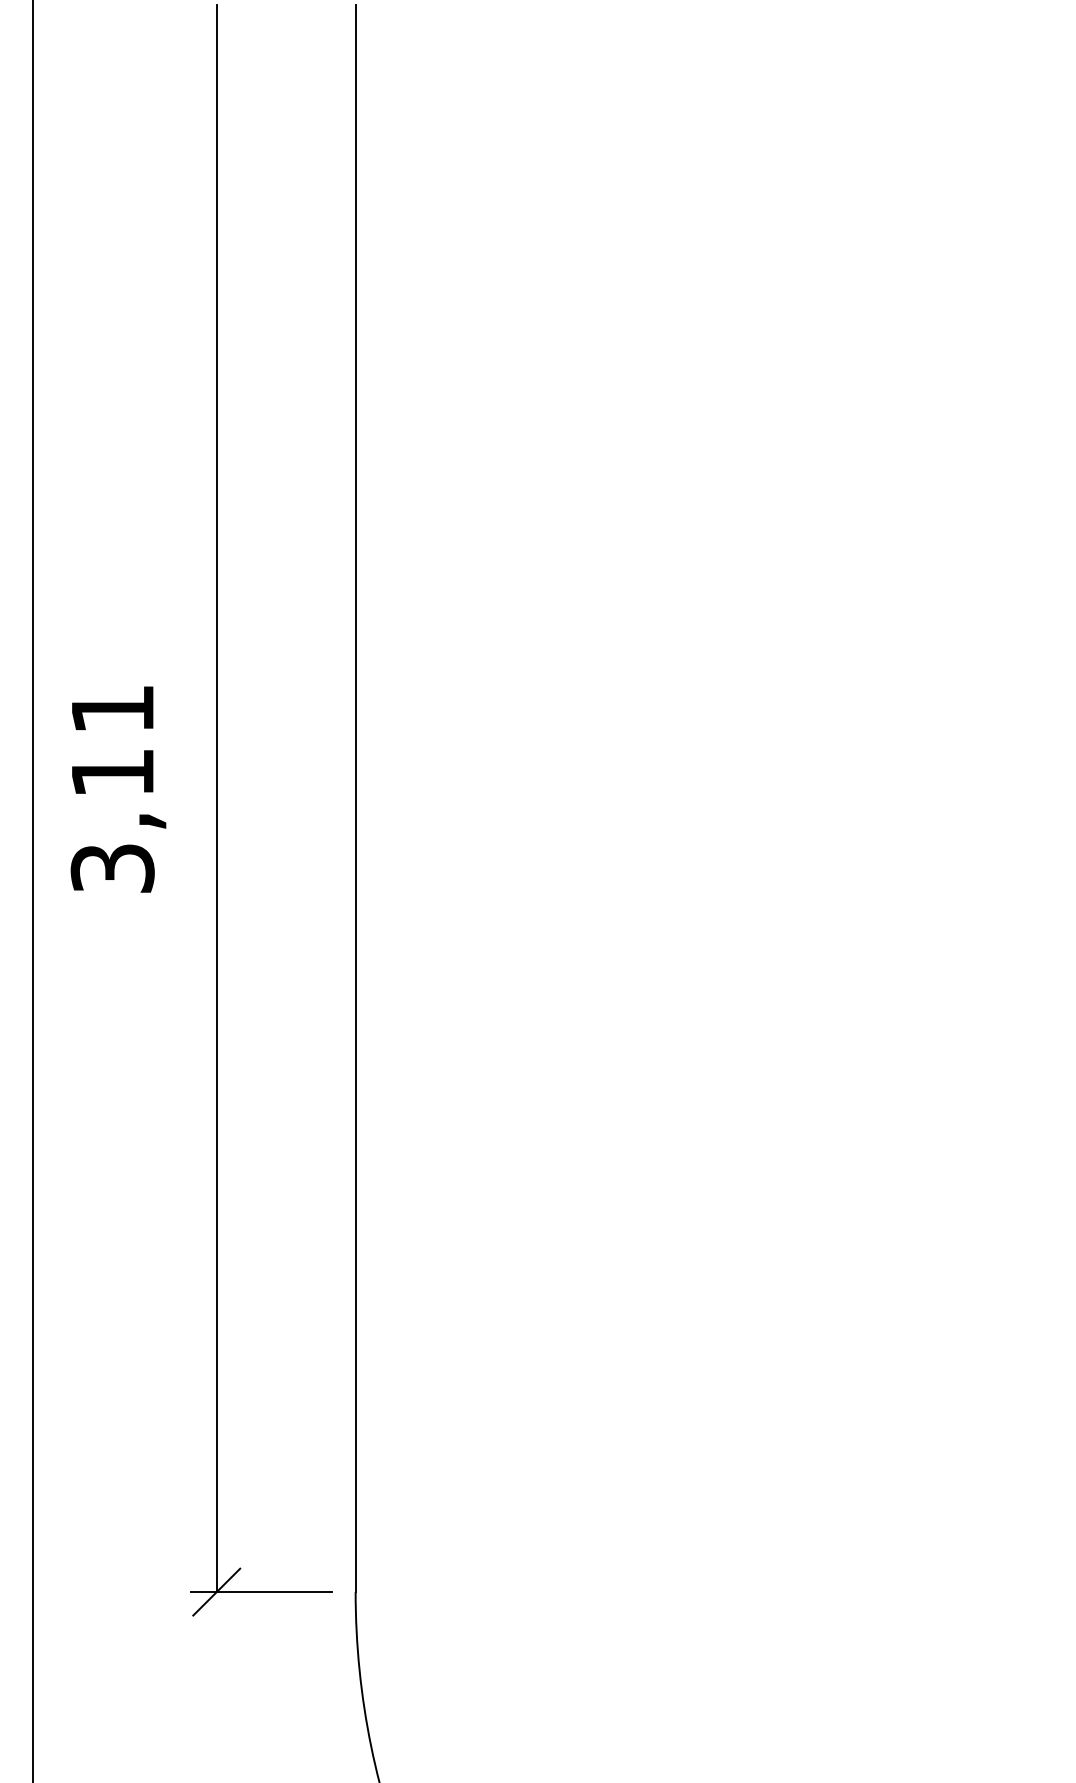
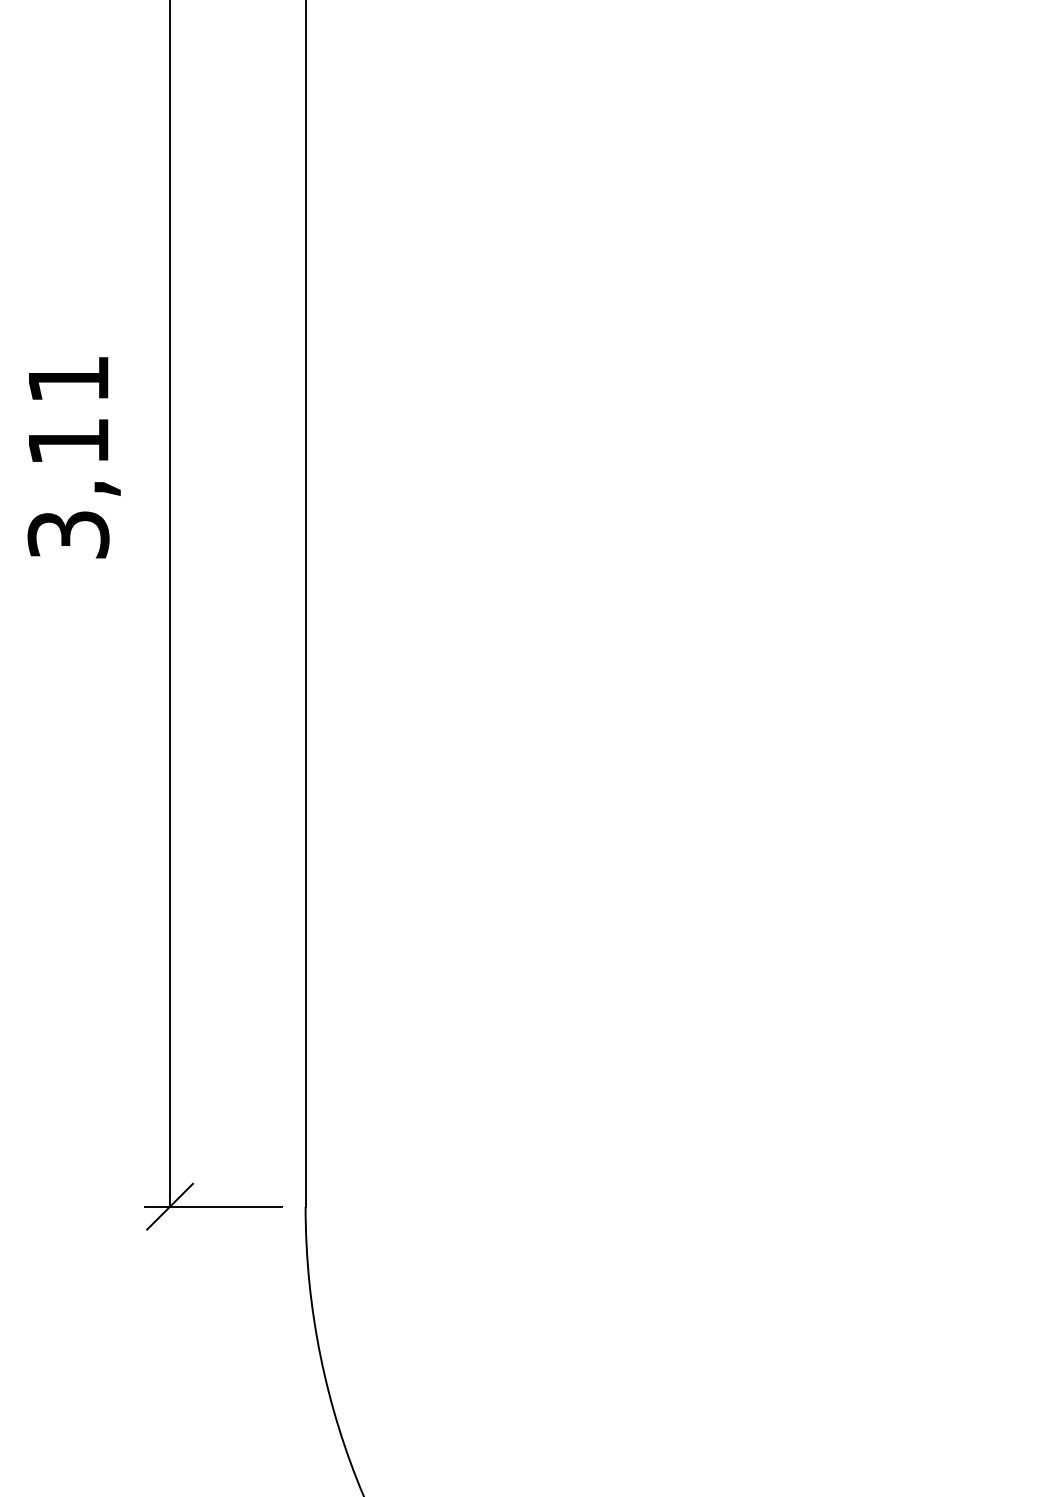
text: (118, 789) -> (74, 457), moved

